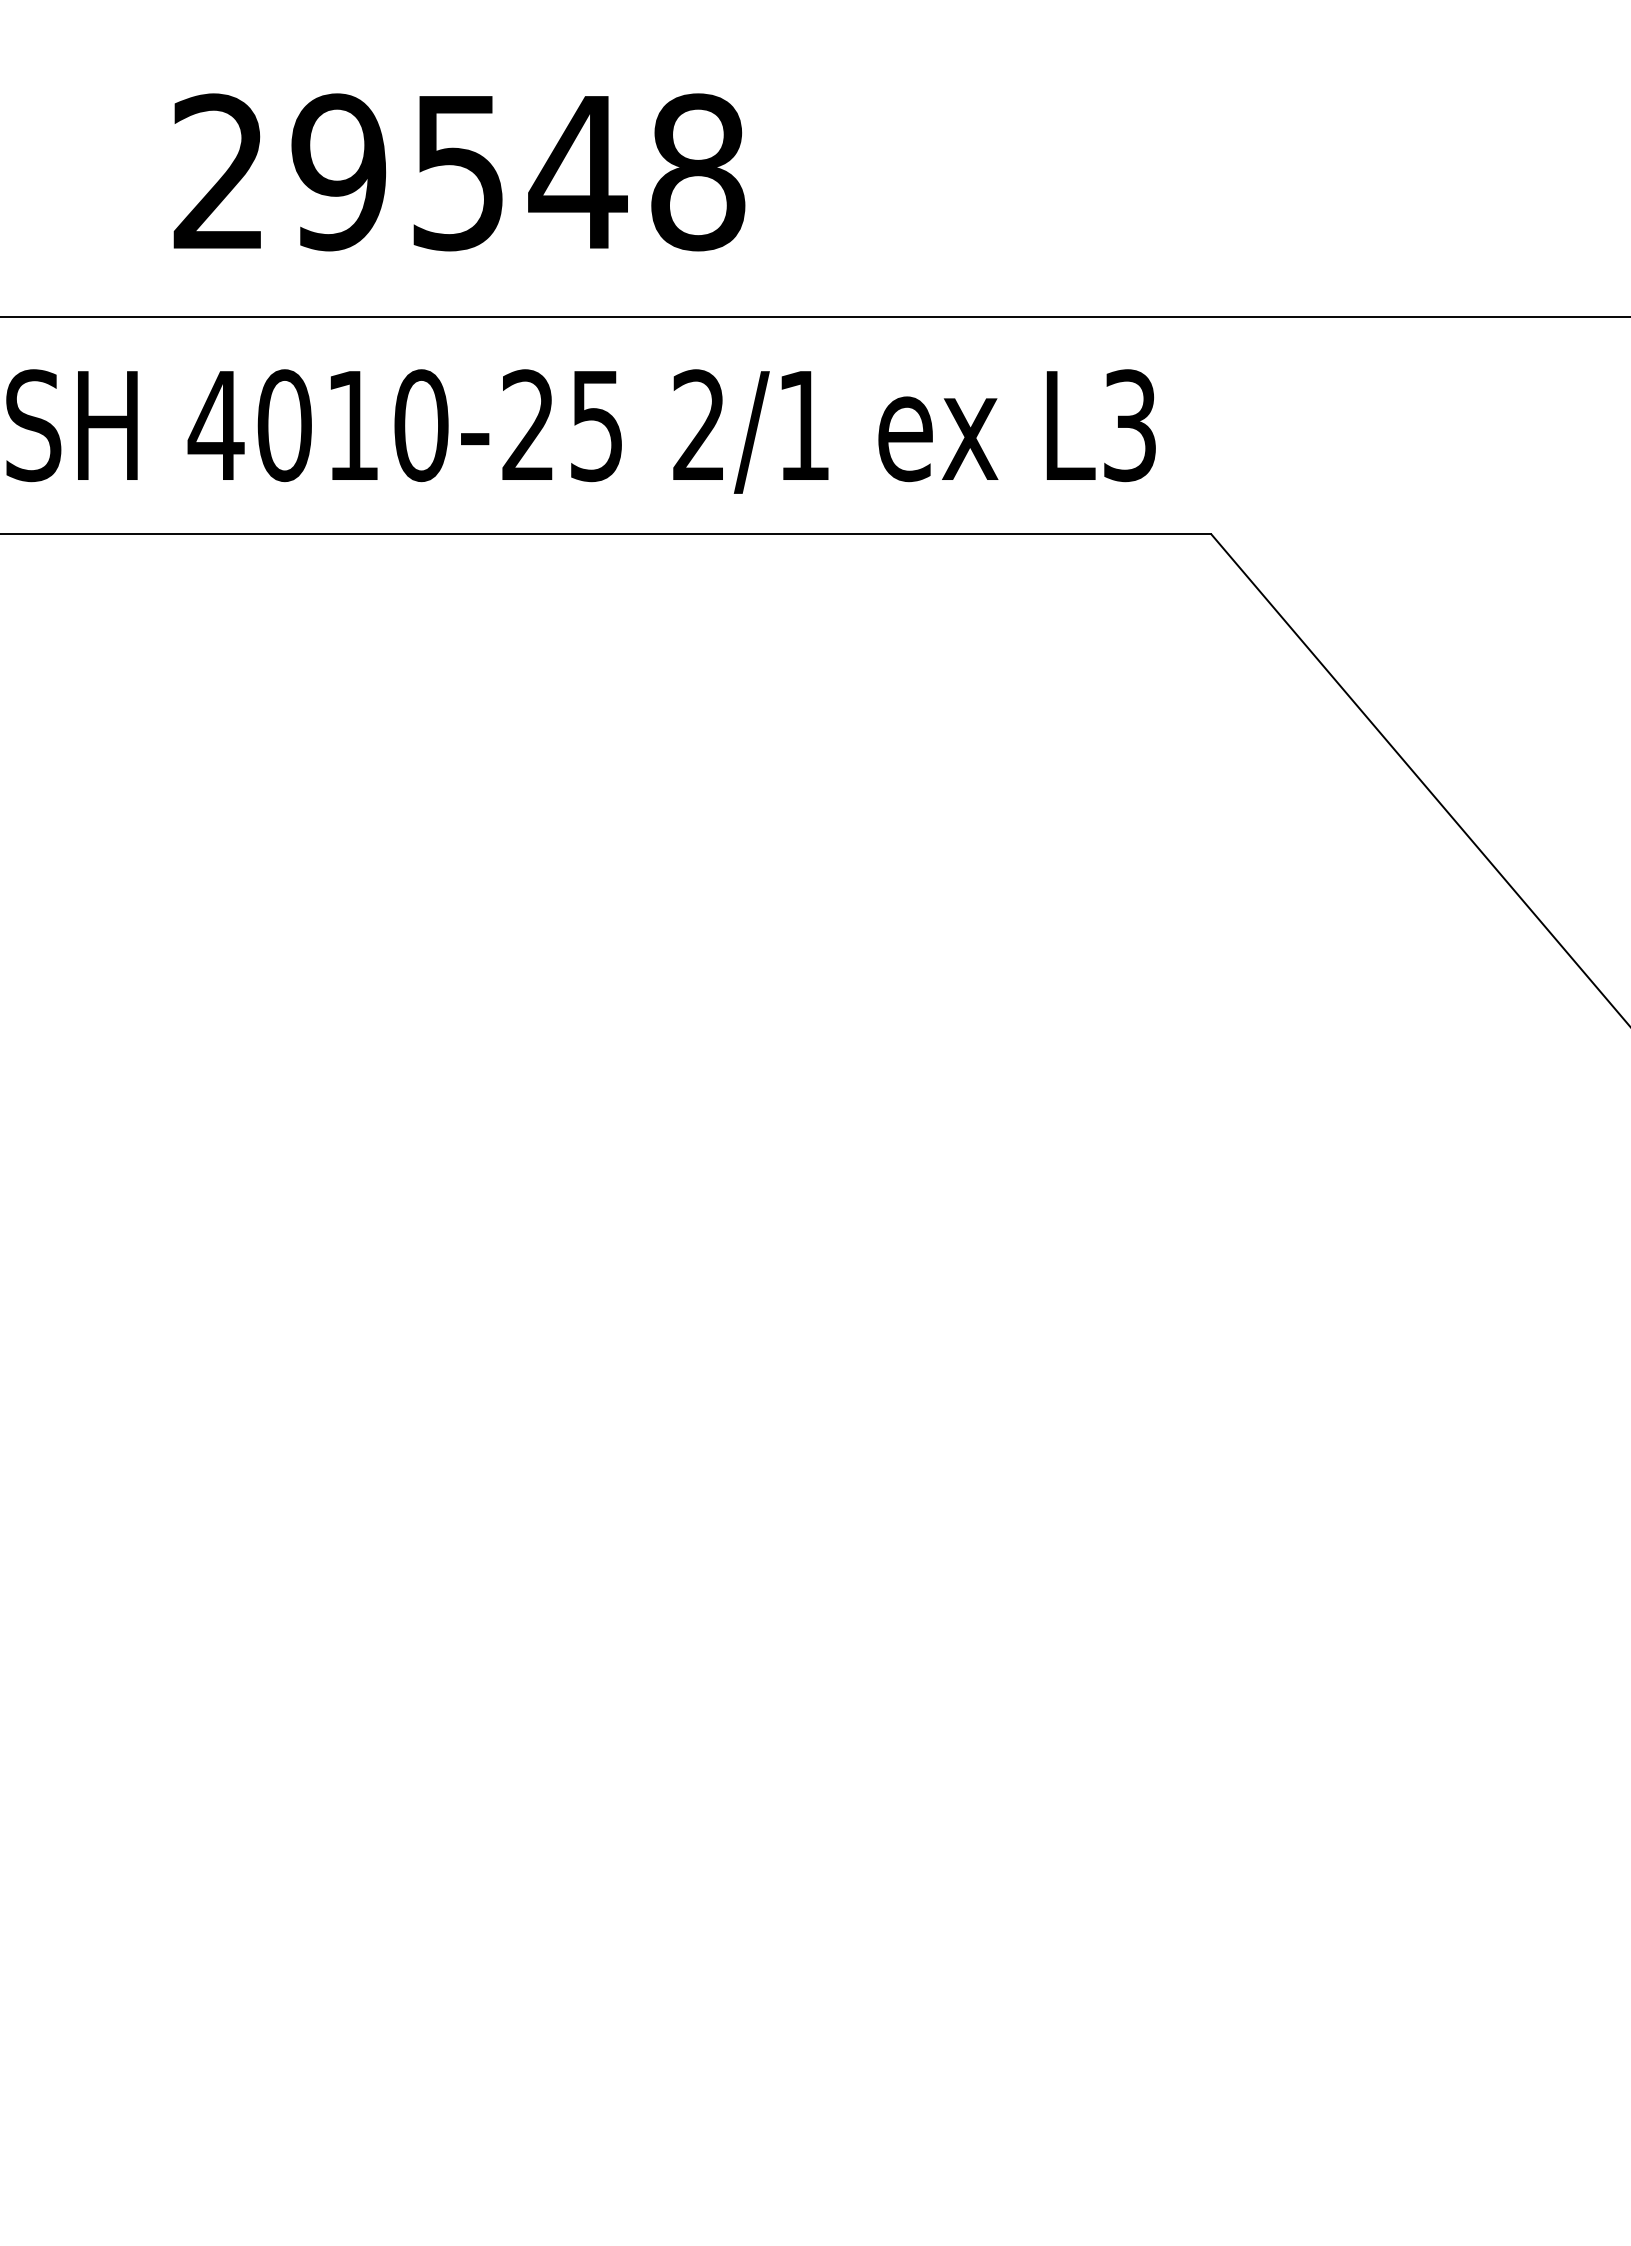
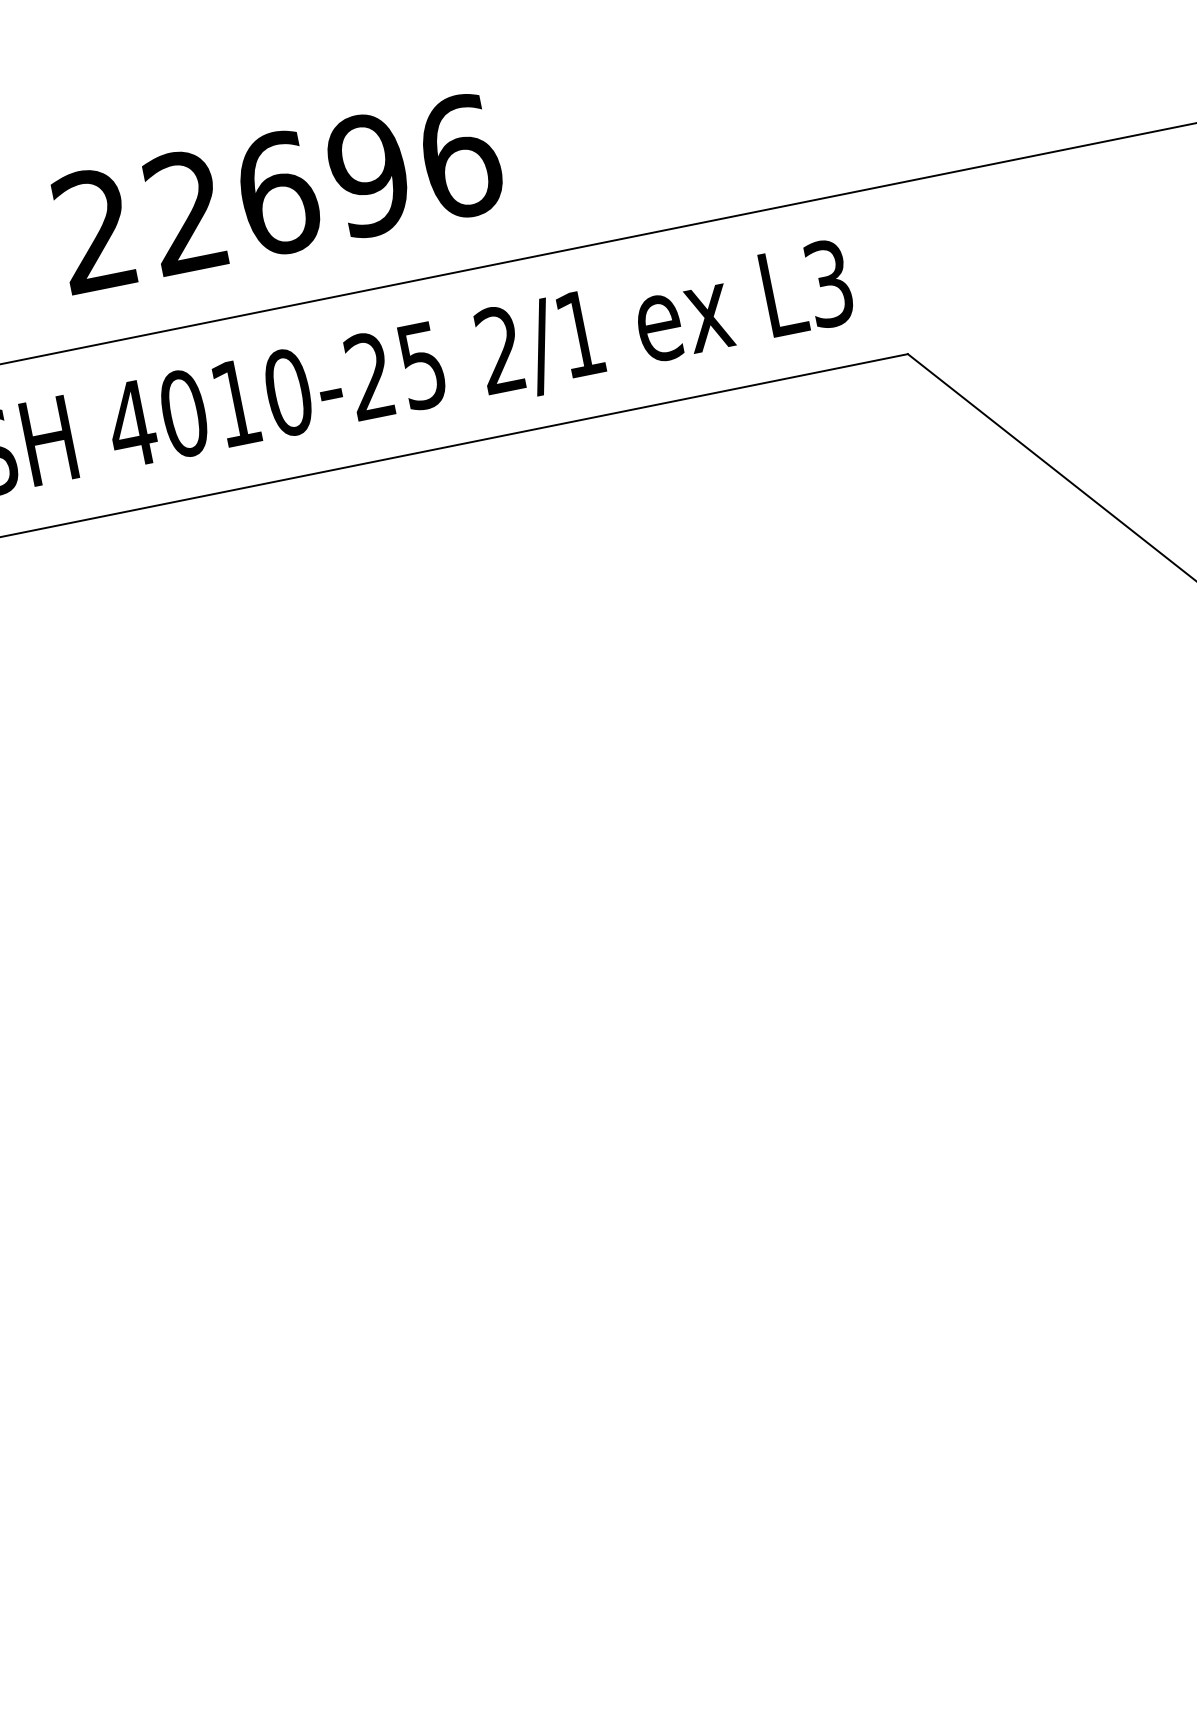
text: (518, 172) -> (323, 184), 29548 -> 22696

